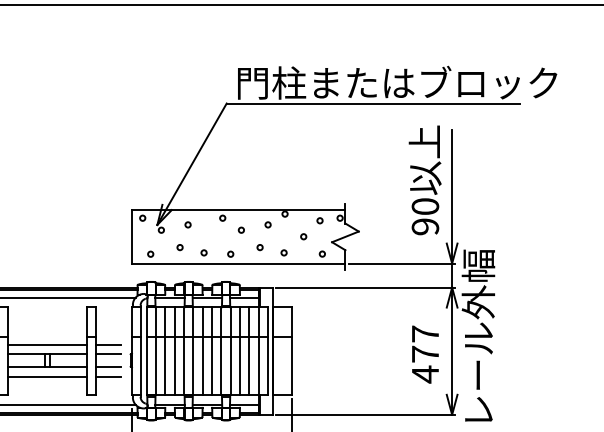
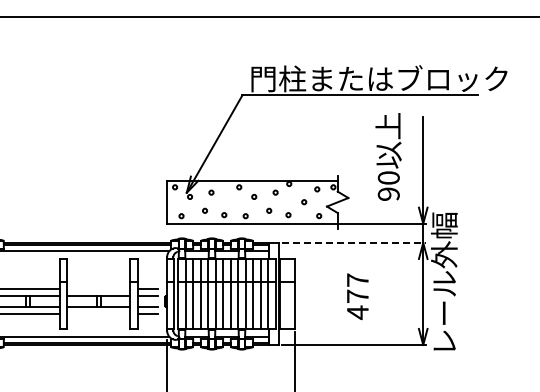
text: (425, 179) -> (388, 156), moved
line: (366, 287) -> (354, 242), solid -> dashed
line: (47, 344) -> (98, 288), removed
text: (425, 354) -> (357, 296), moved
line: (47, 376) -> (98, 314), removed

